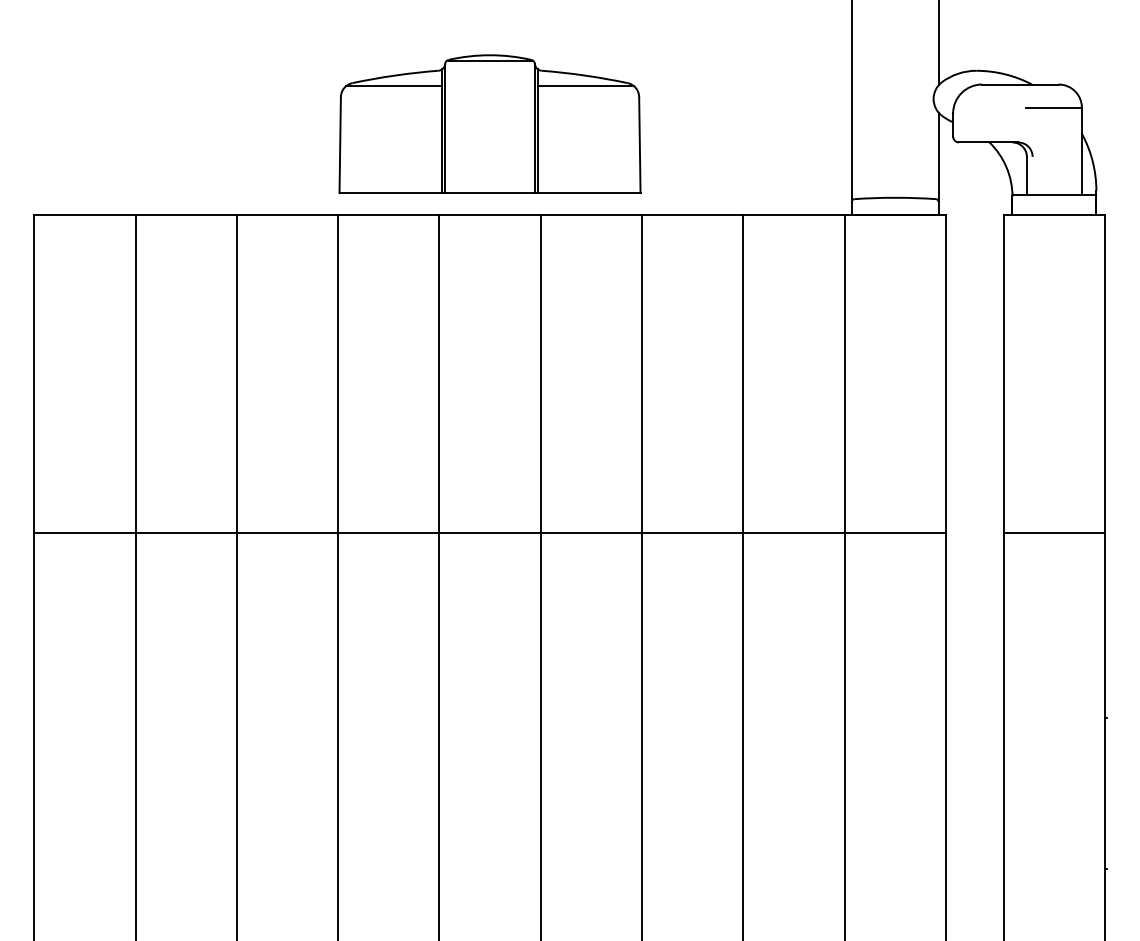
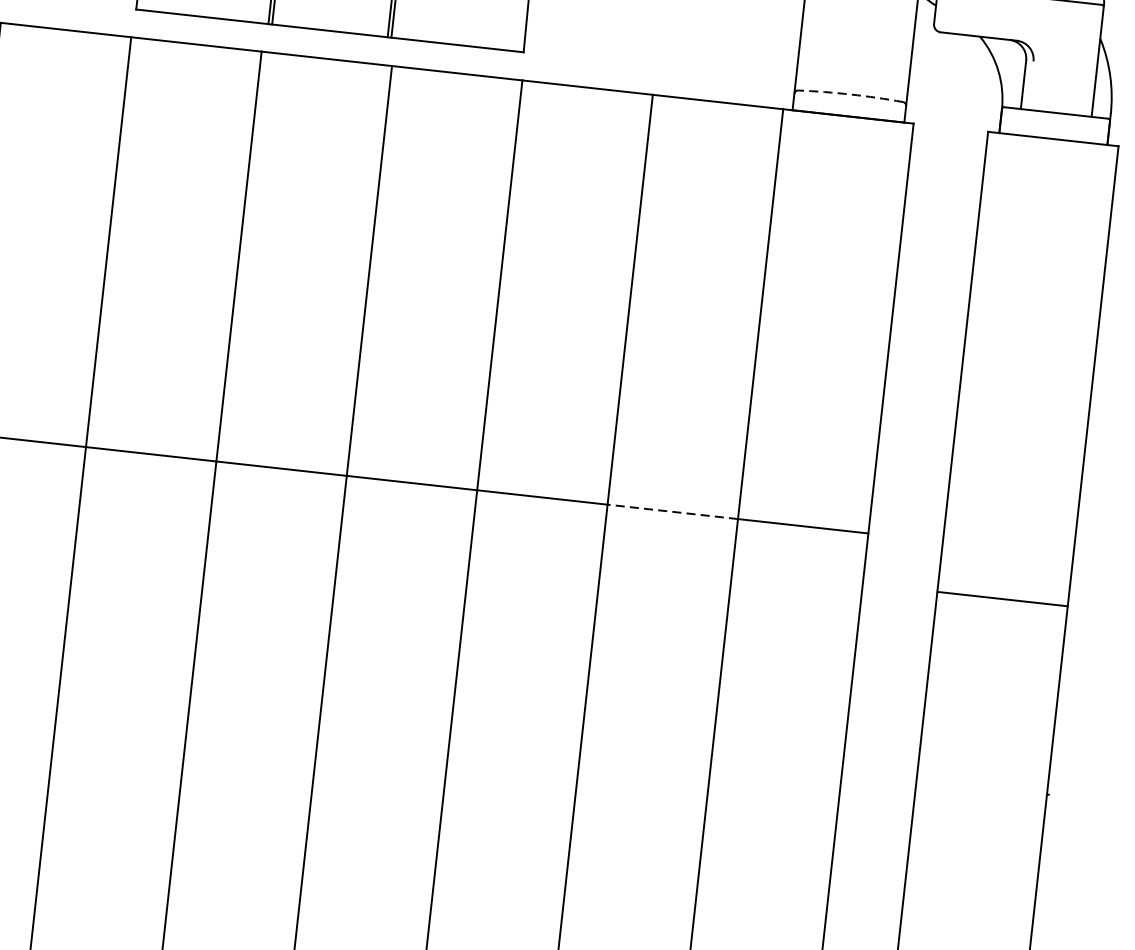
arc: (895, 197) -> (851, 94), solid -> dashed
line: (793, 533) -> (672, 512), solid -> dashed
line: (1054, 533) -> (1002, 599), moved

